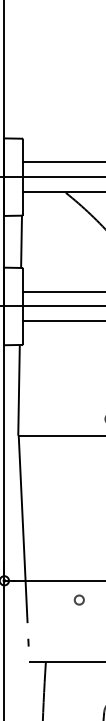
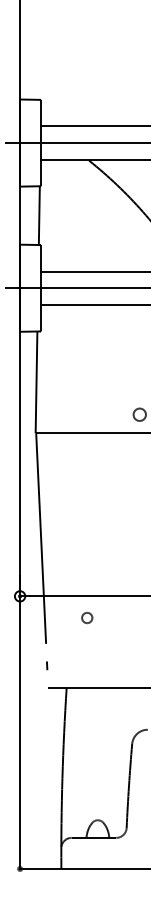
part: (79, 600) -> (87, 618), moved

